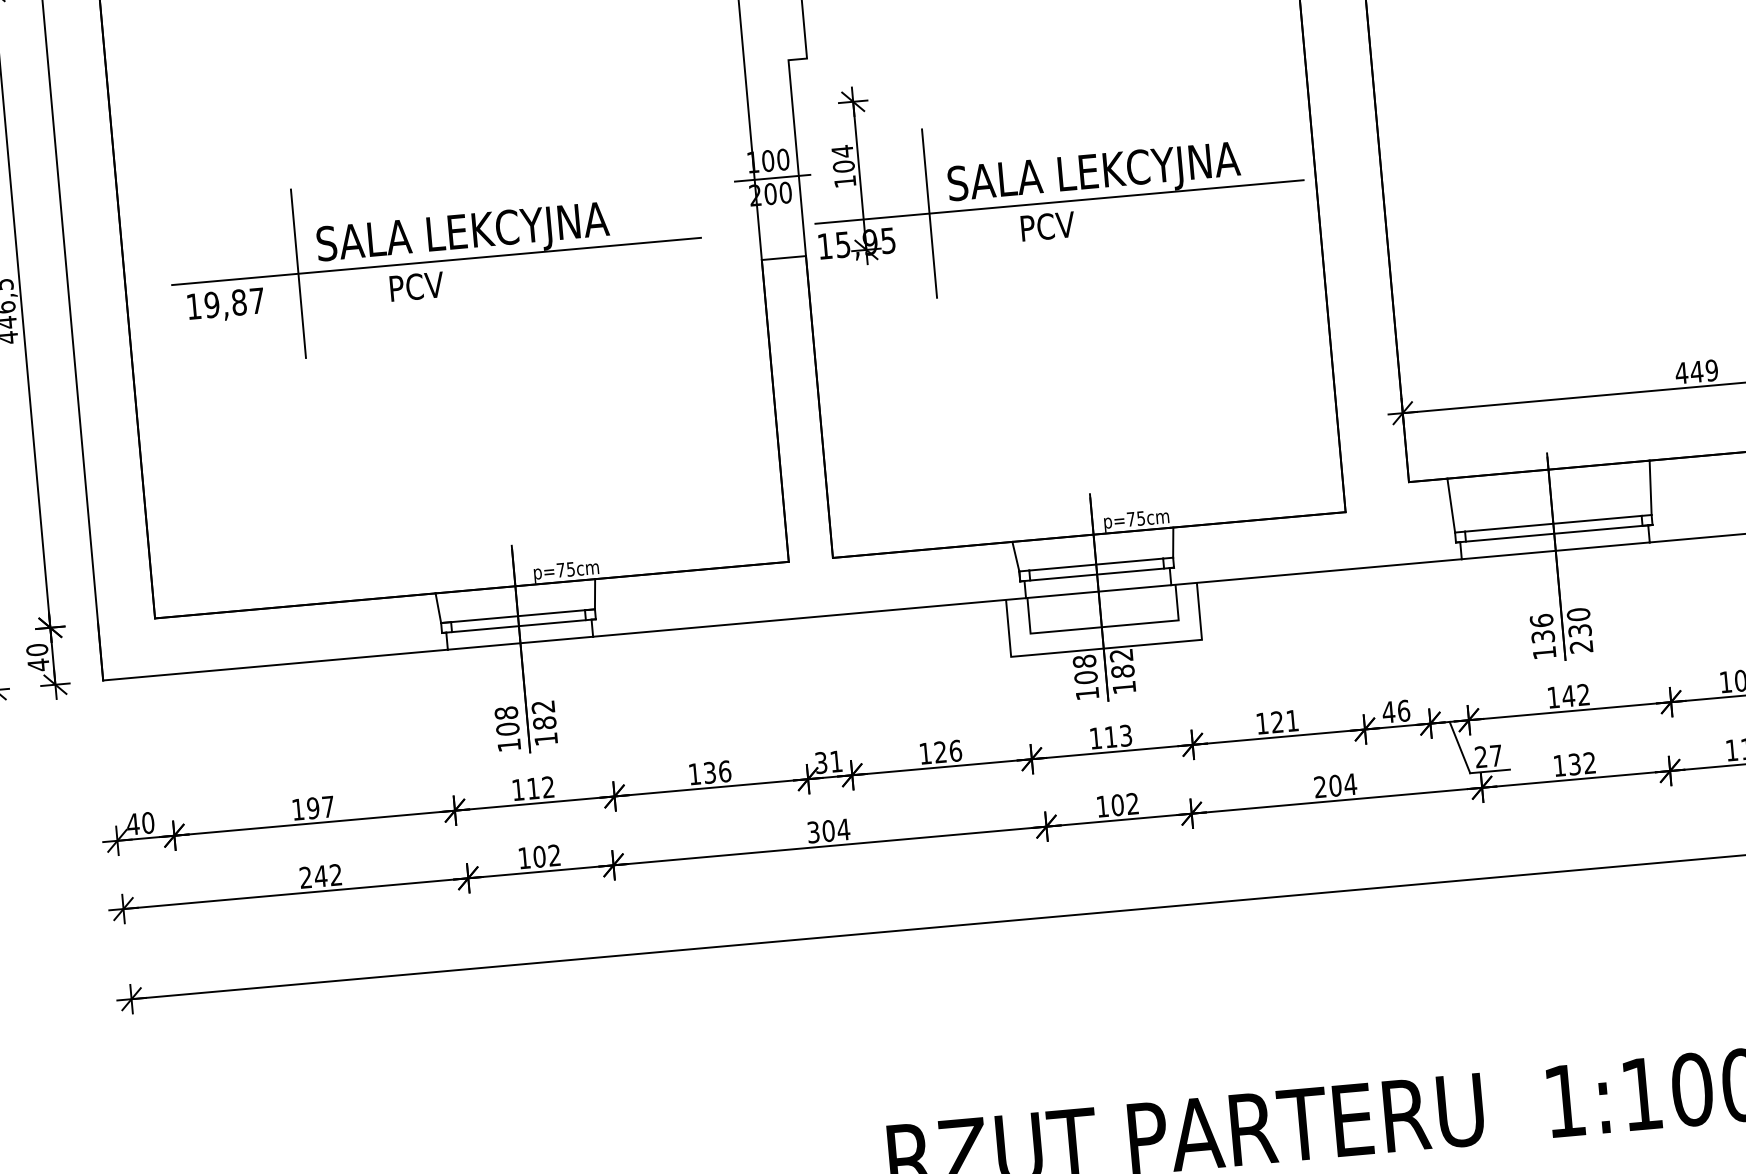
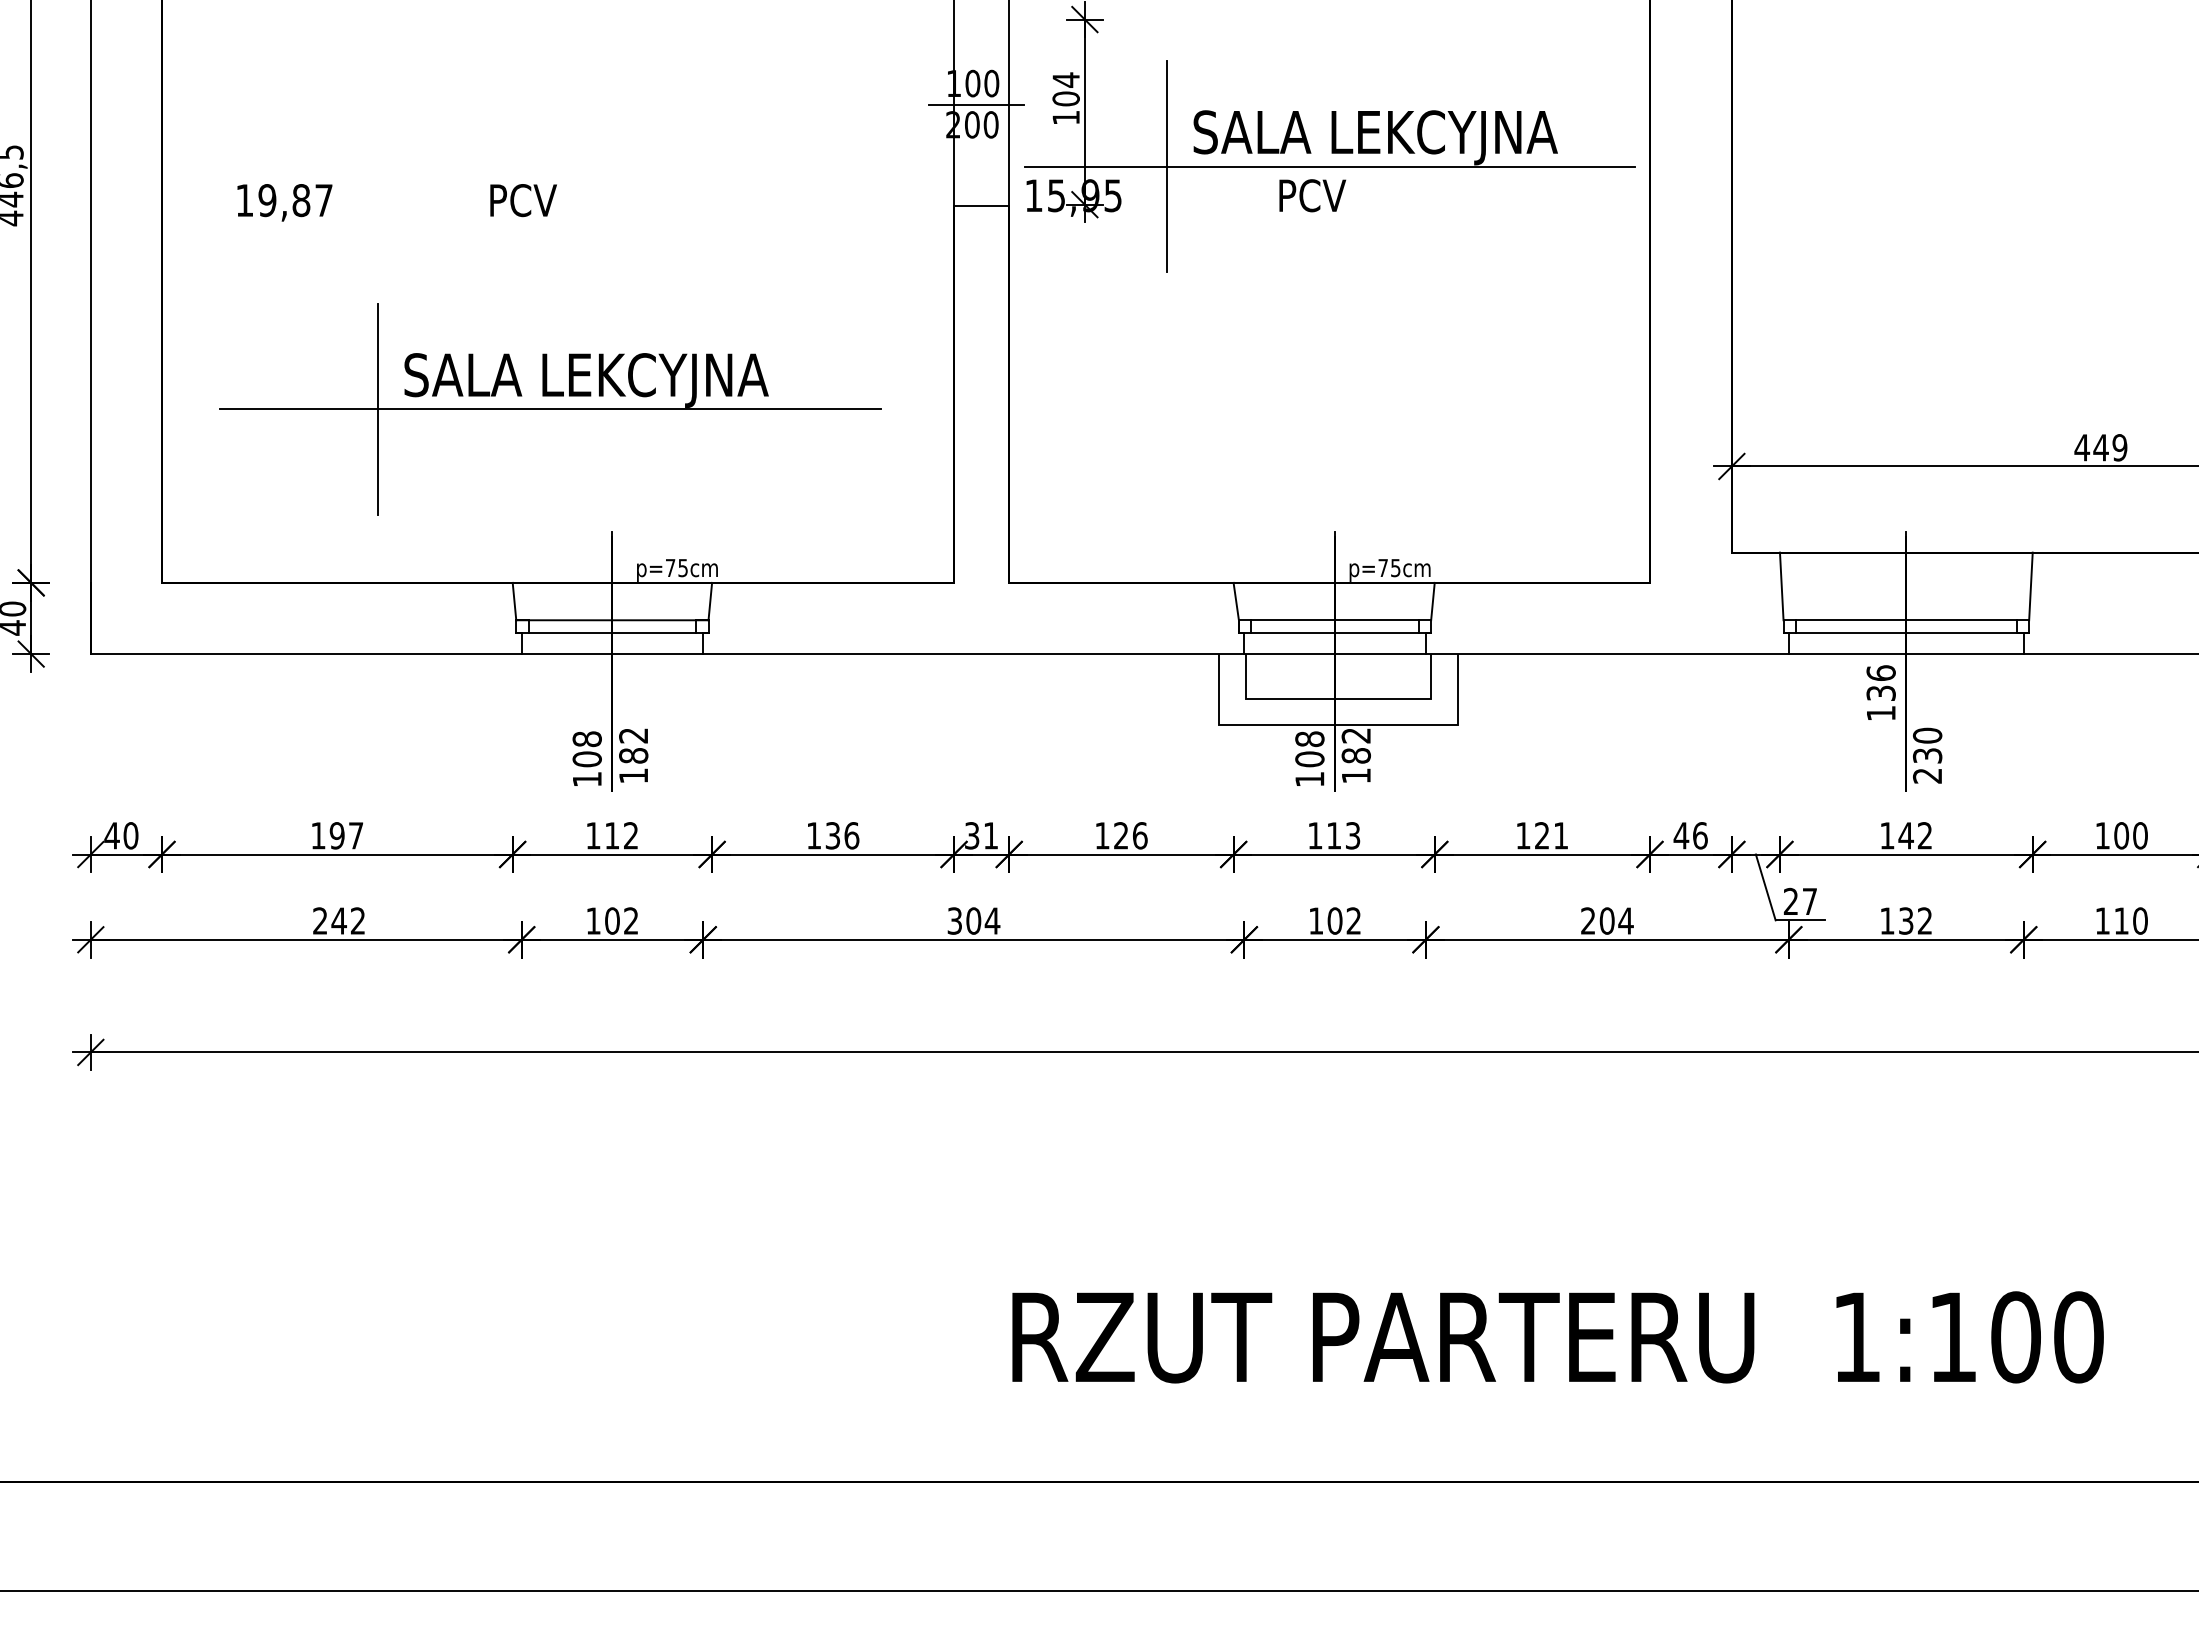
part: (436, 261) -> (550, 409), moved
text: (1542, 636) -> (1880, 692), moved

